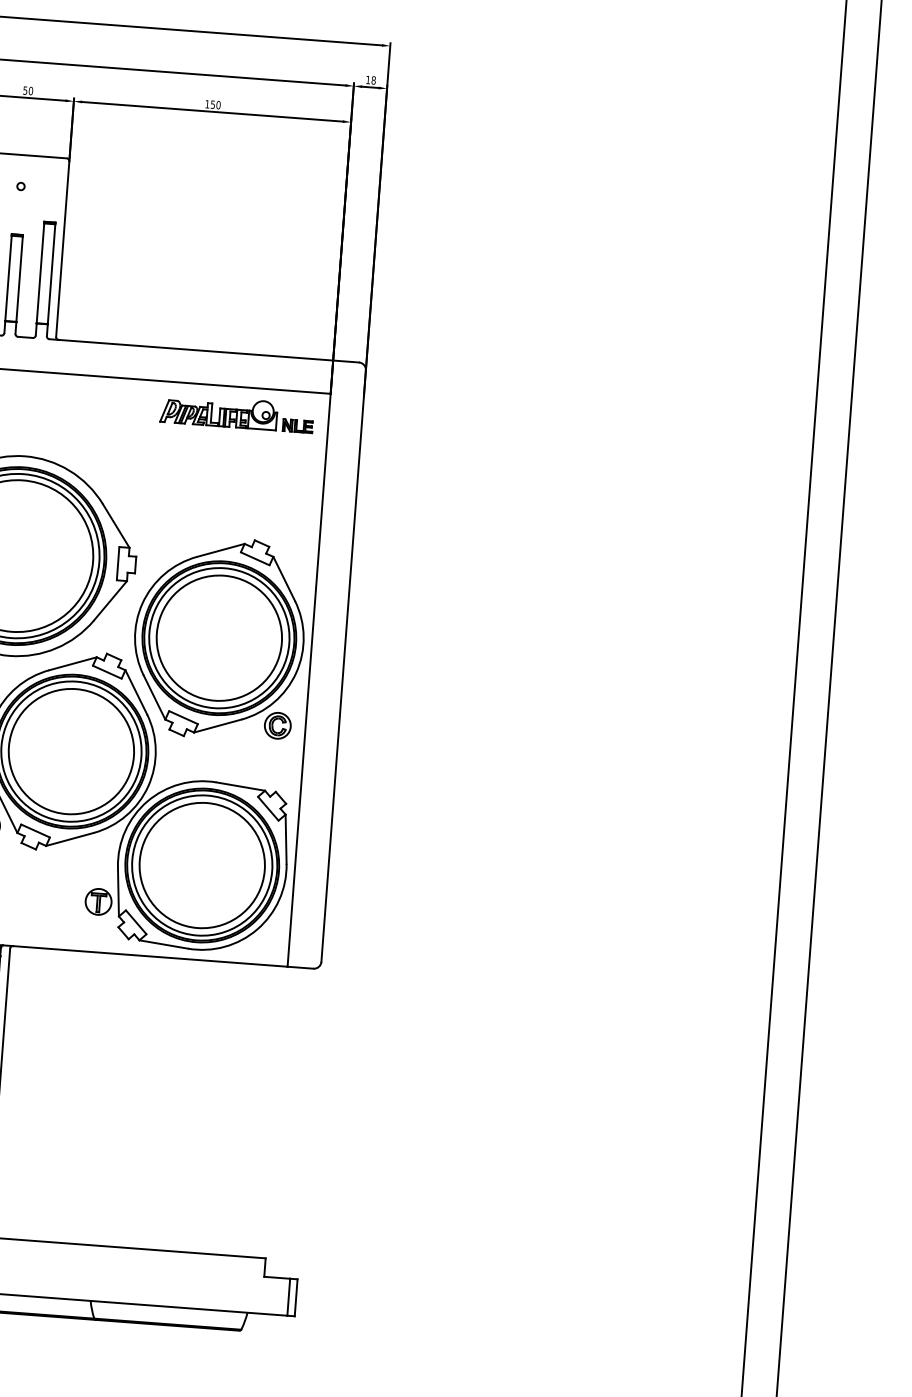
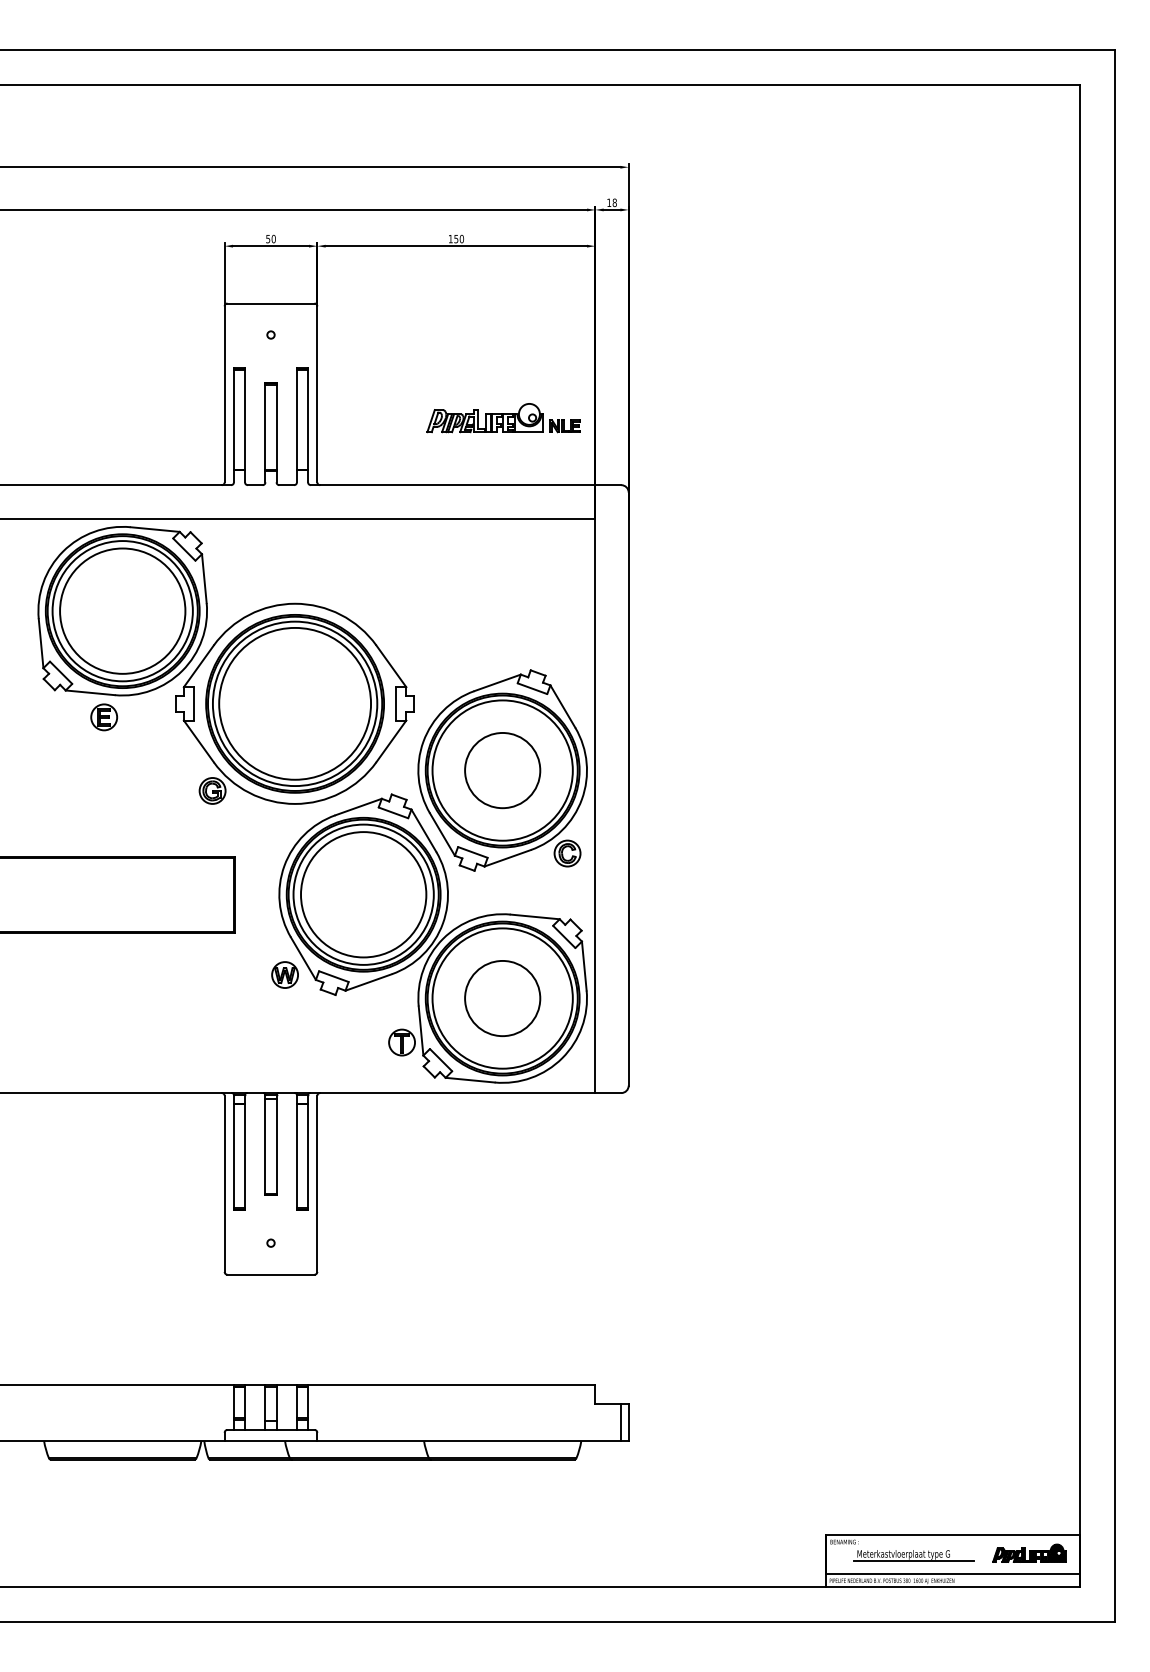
part: (237, 413) -> (503, 418), moved
circle: (219, 638) -> (502, 770), size x0.6
circle: (202, 865) -> (502, 998), size x0.6

